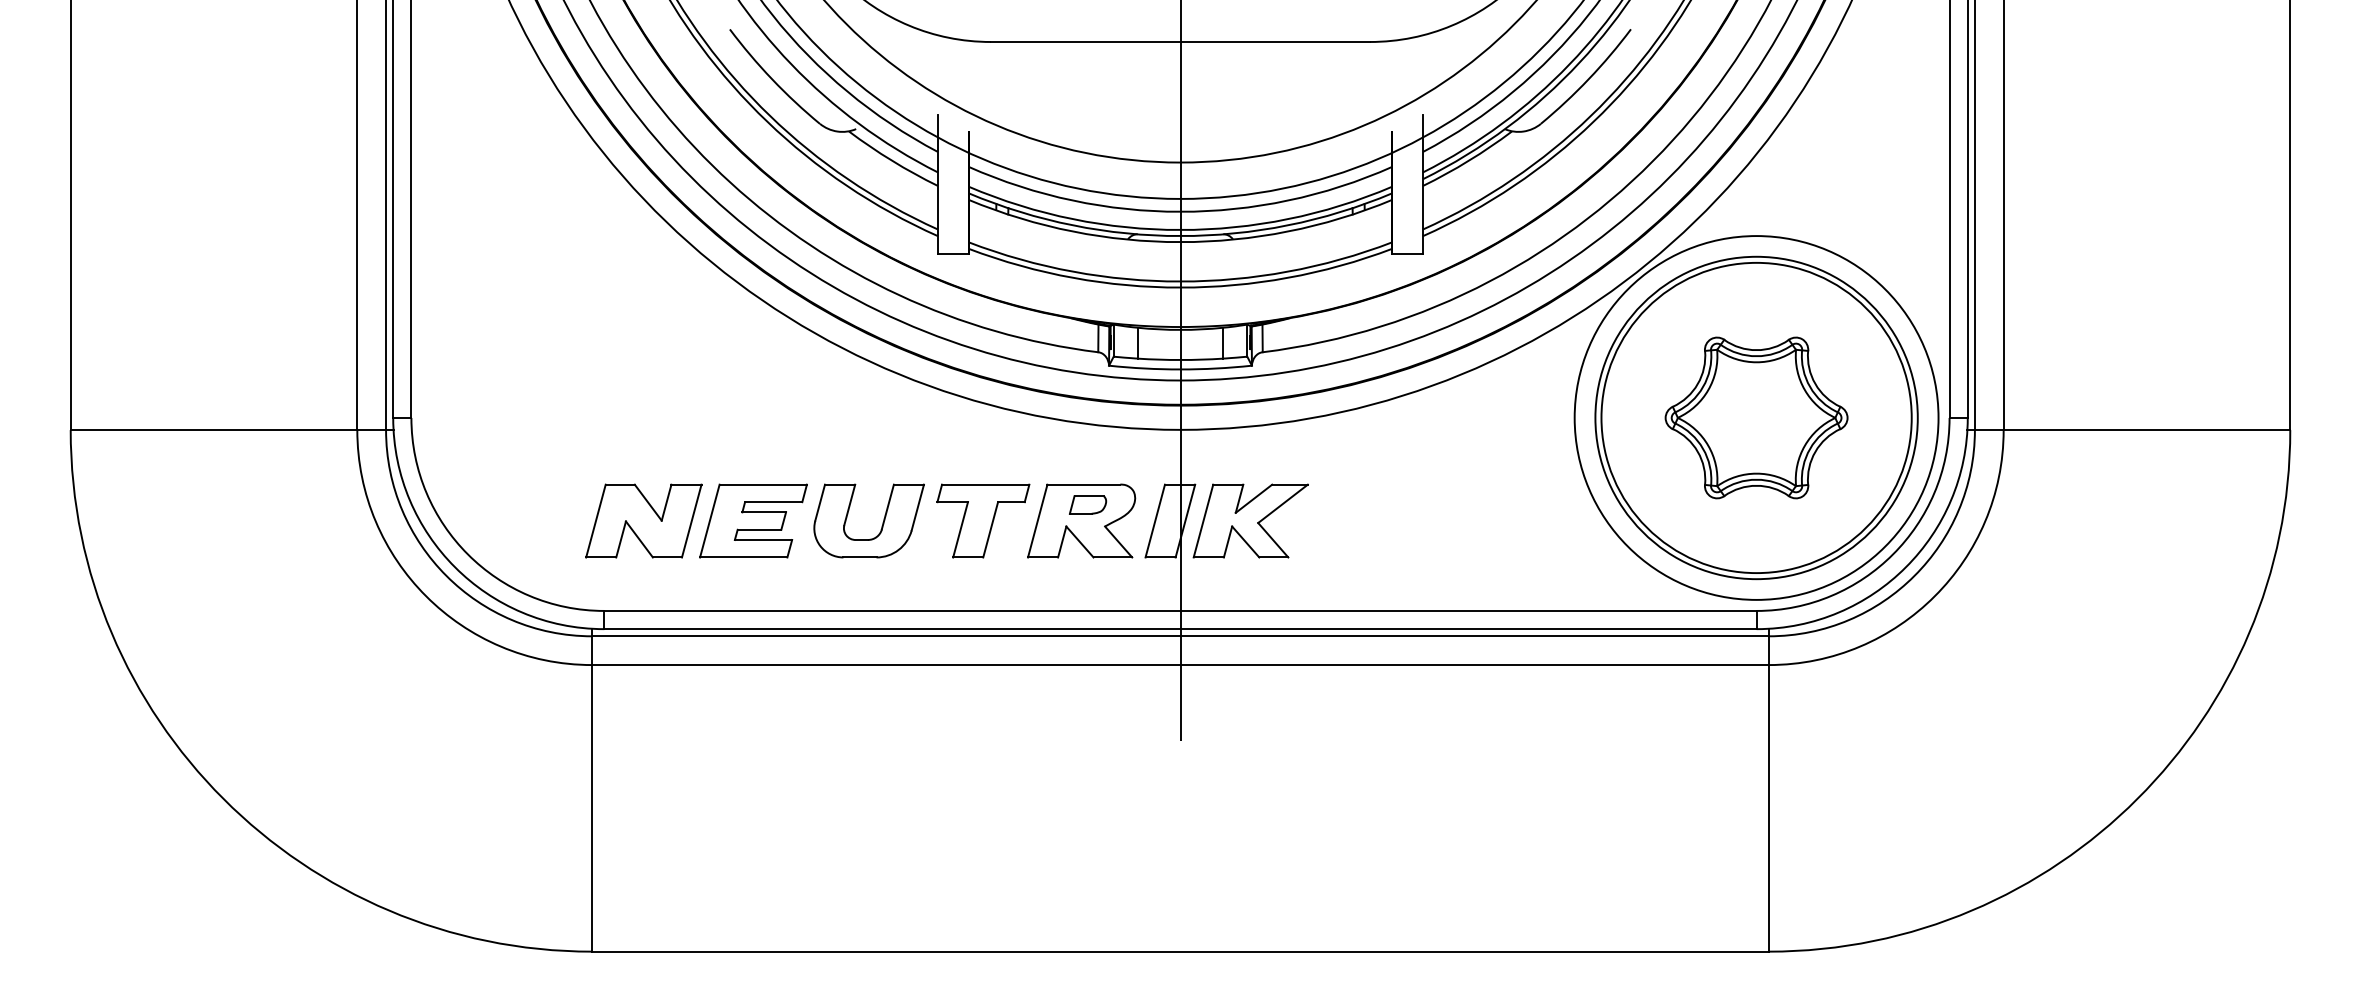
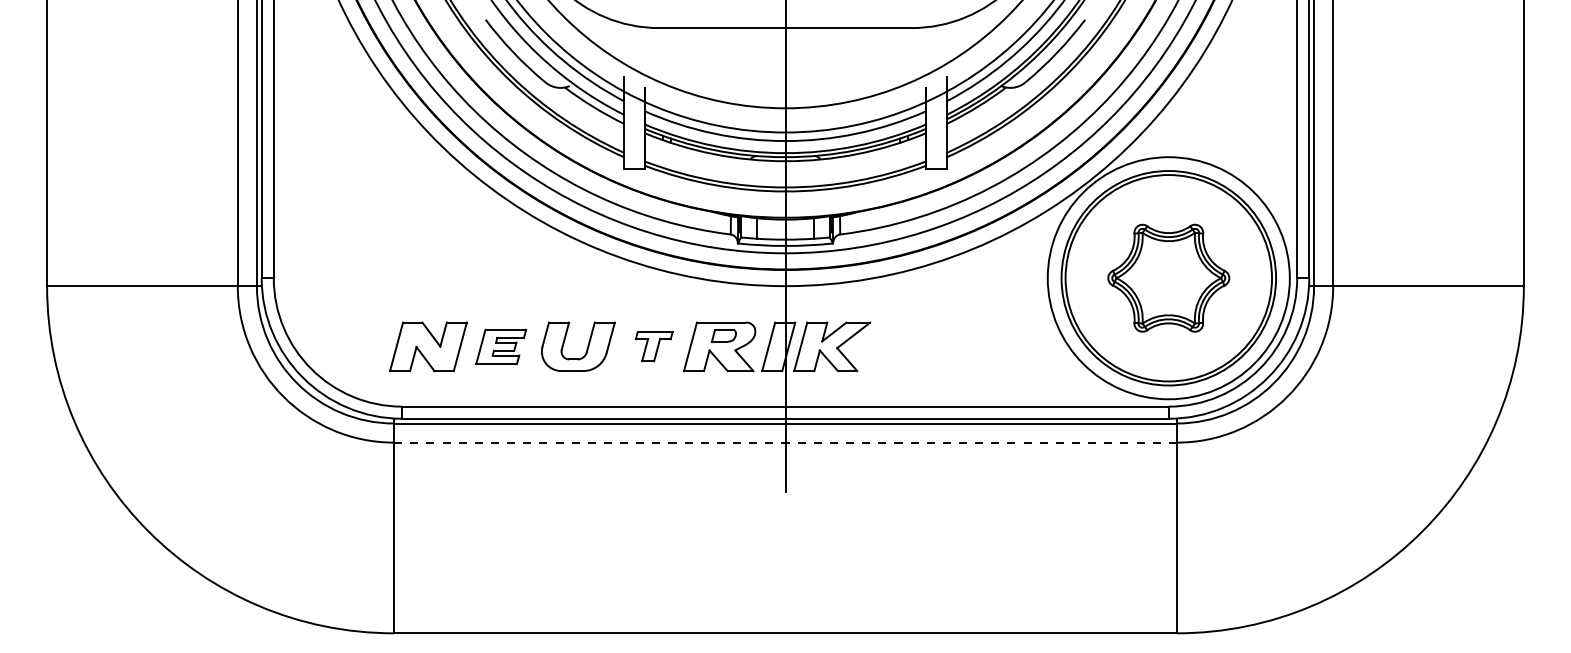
part: (752, 520) -> (500, 346), size x0.7
part: (982, 520) -> (653, 346), size x0.6
line: (1180, 664) -> (785, 442), solid -> dashed

